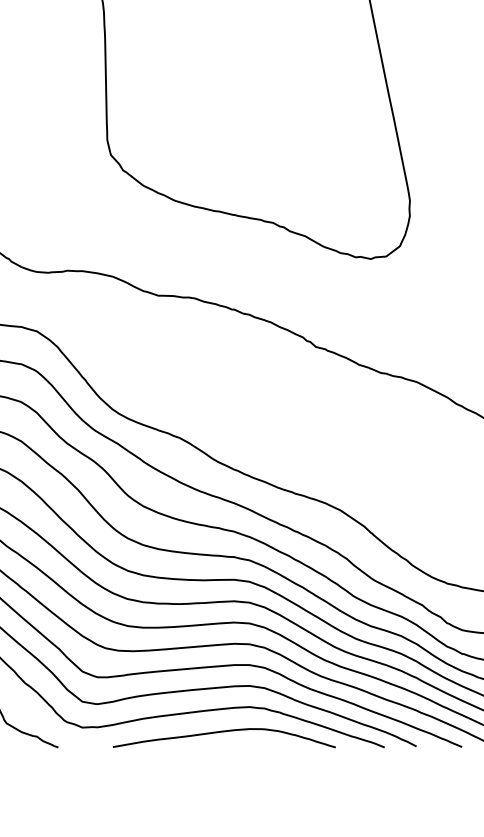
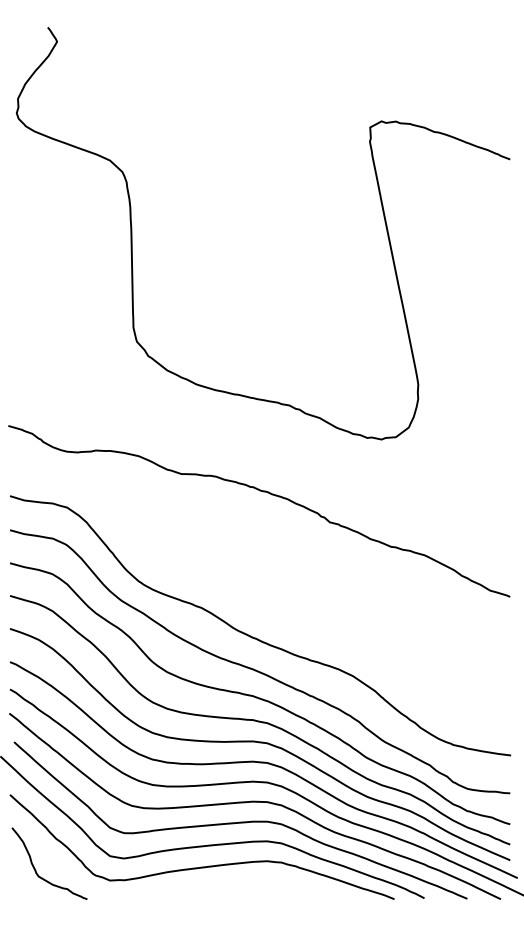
curve: (223, 732) -> (242, 885), removed

